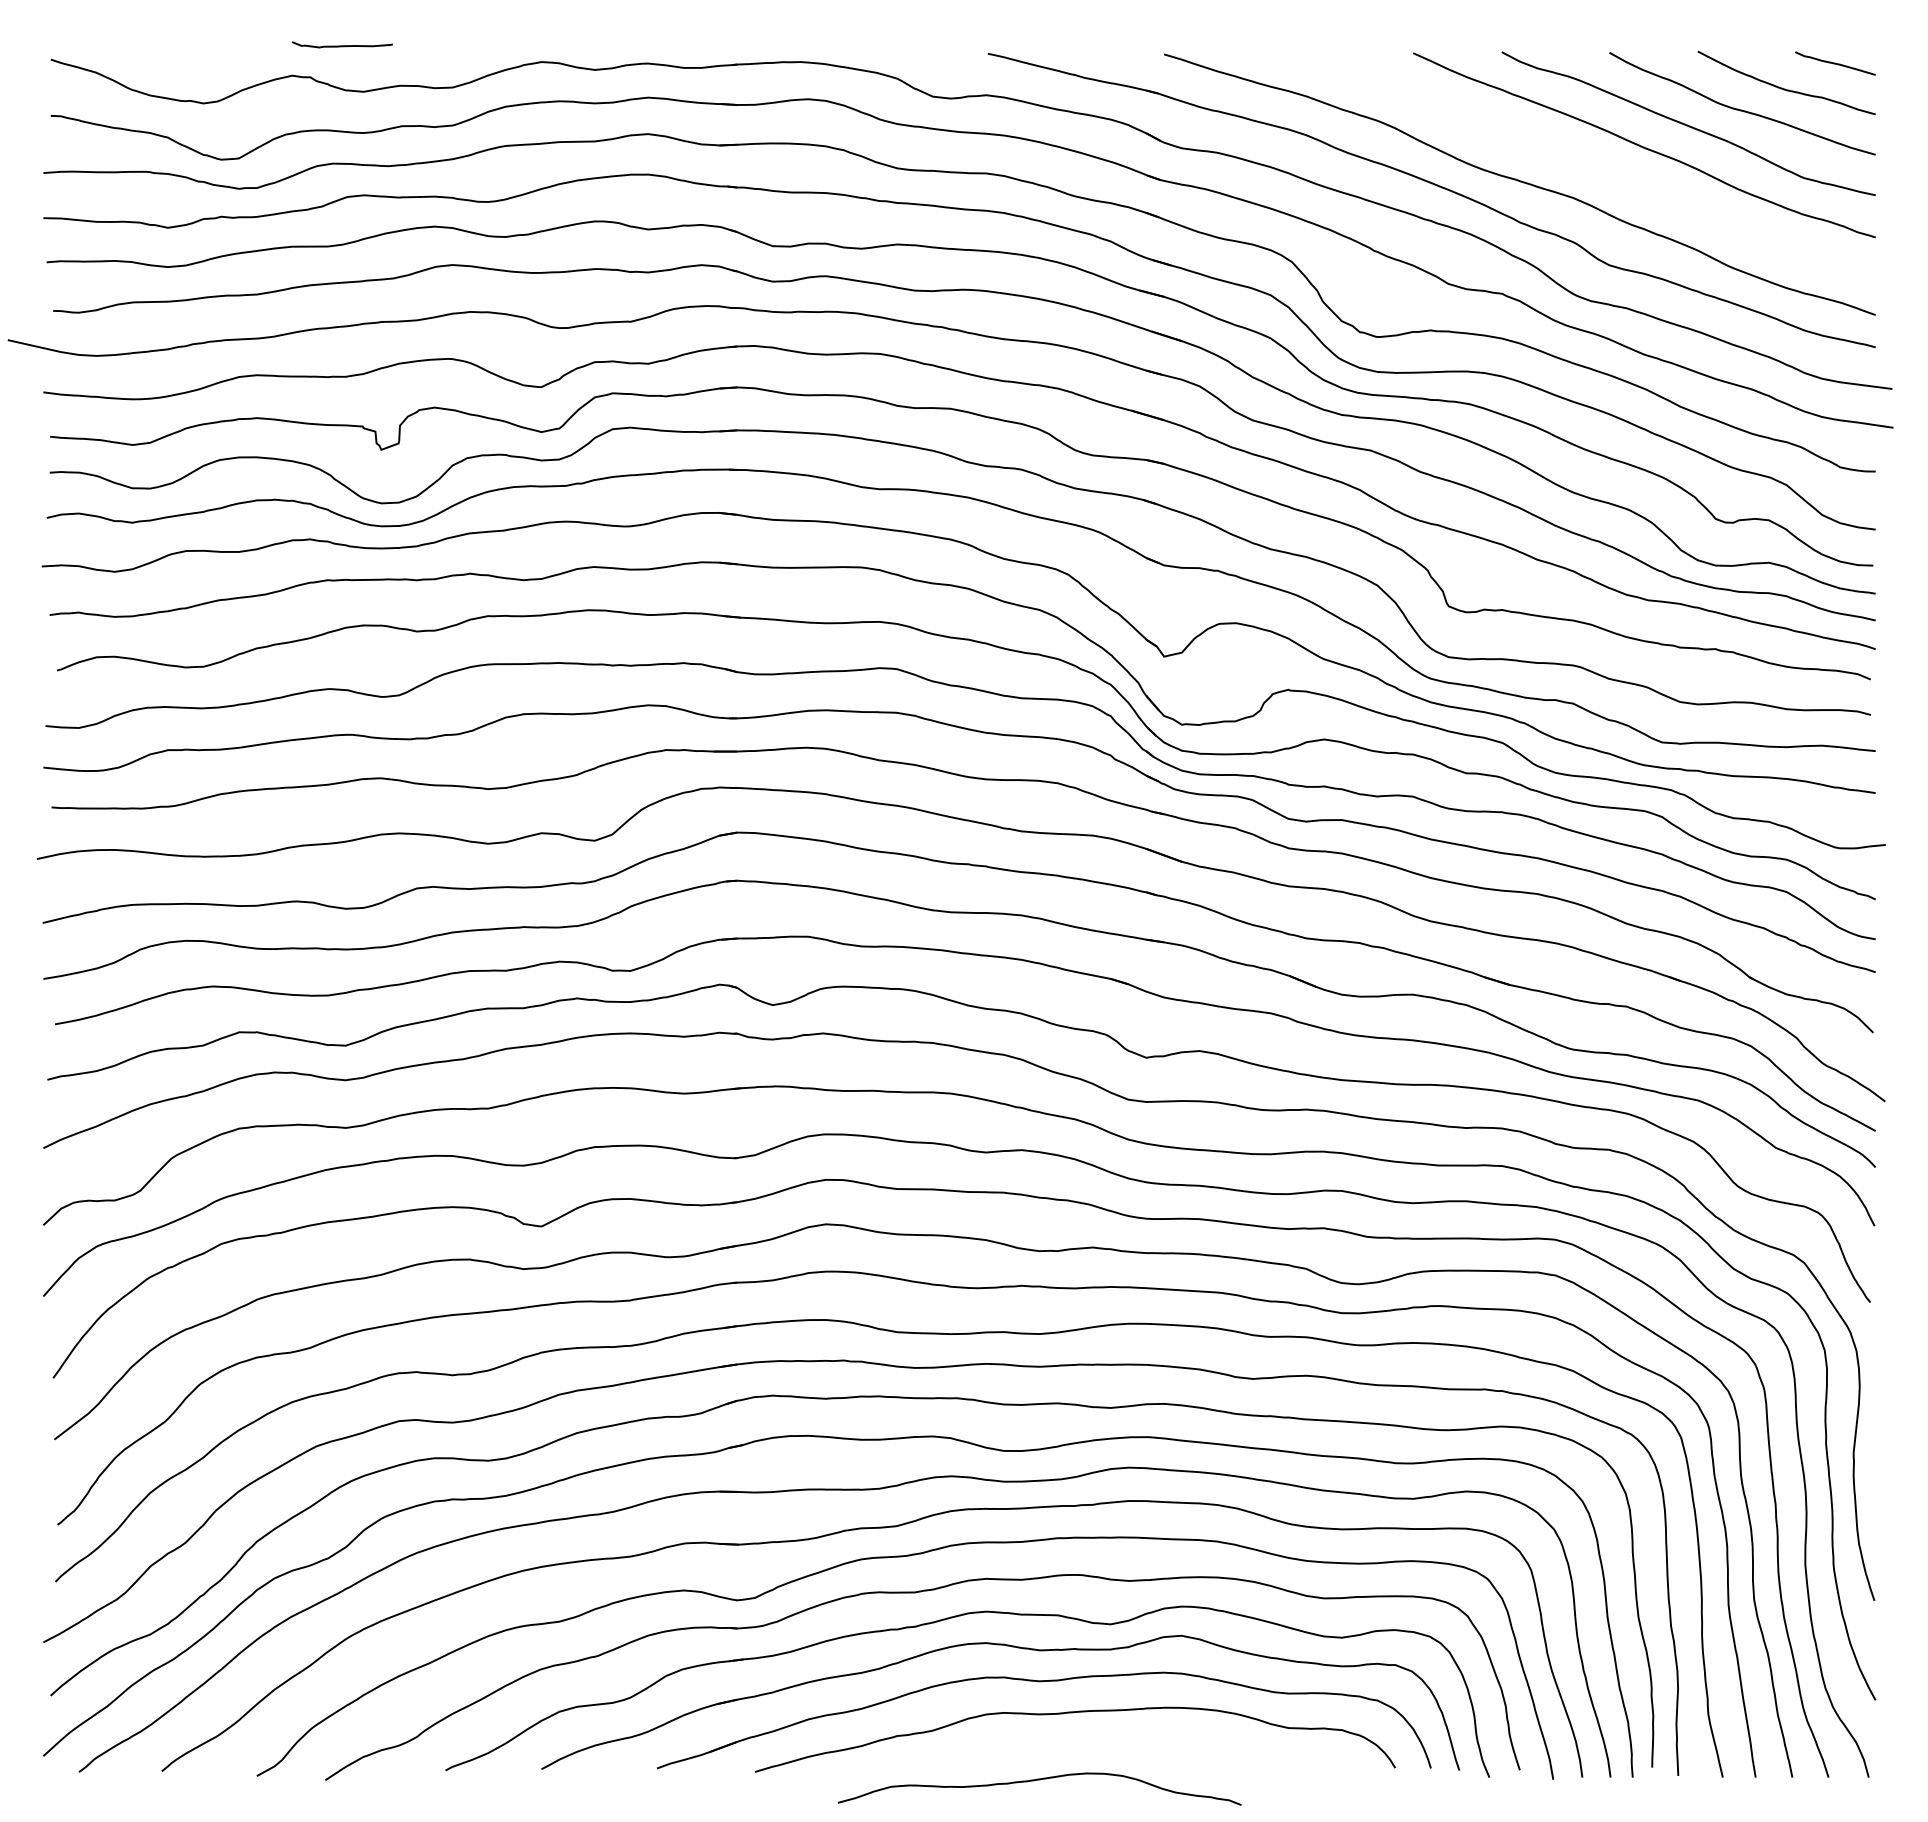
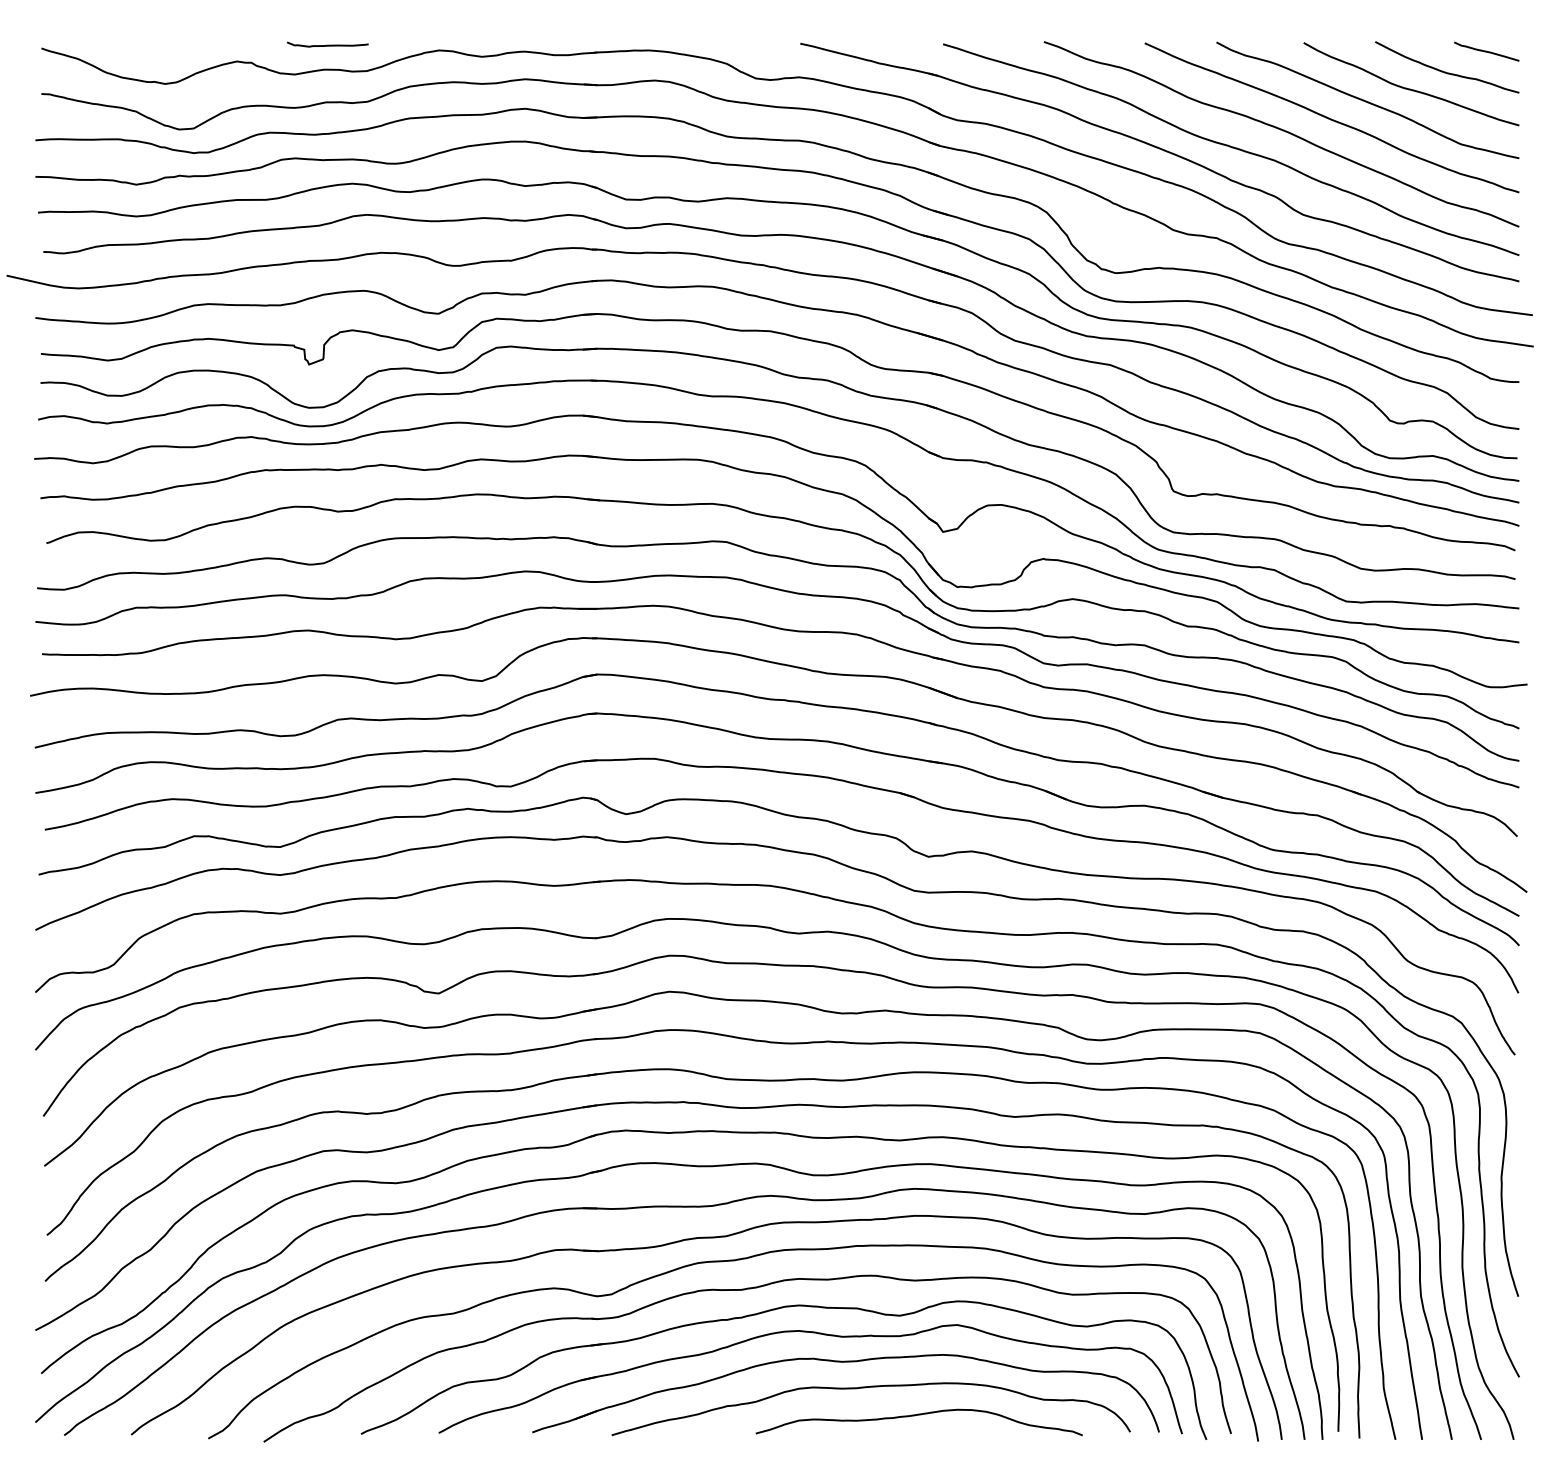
curve: (342, 45) -> (327, 45), moved
curve: (1582, 161) -> (1281, 130), added
curve: (1039, 1780) -> (919, 1415), moved

